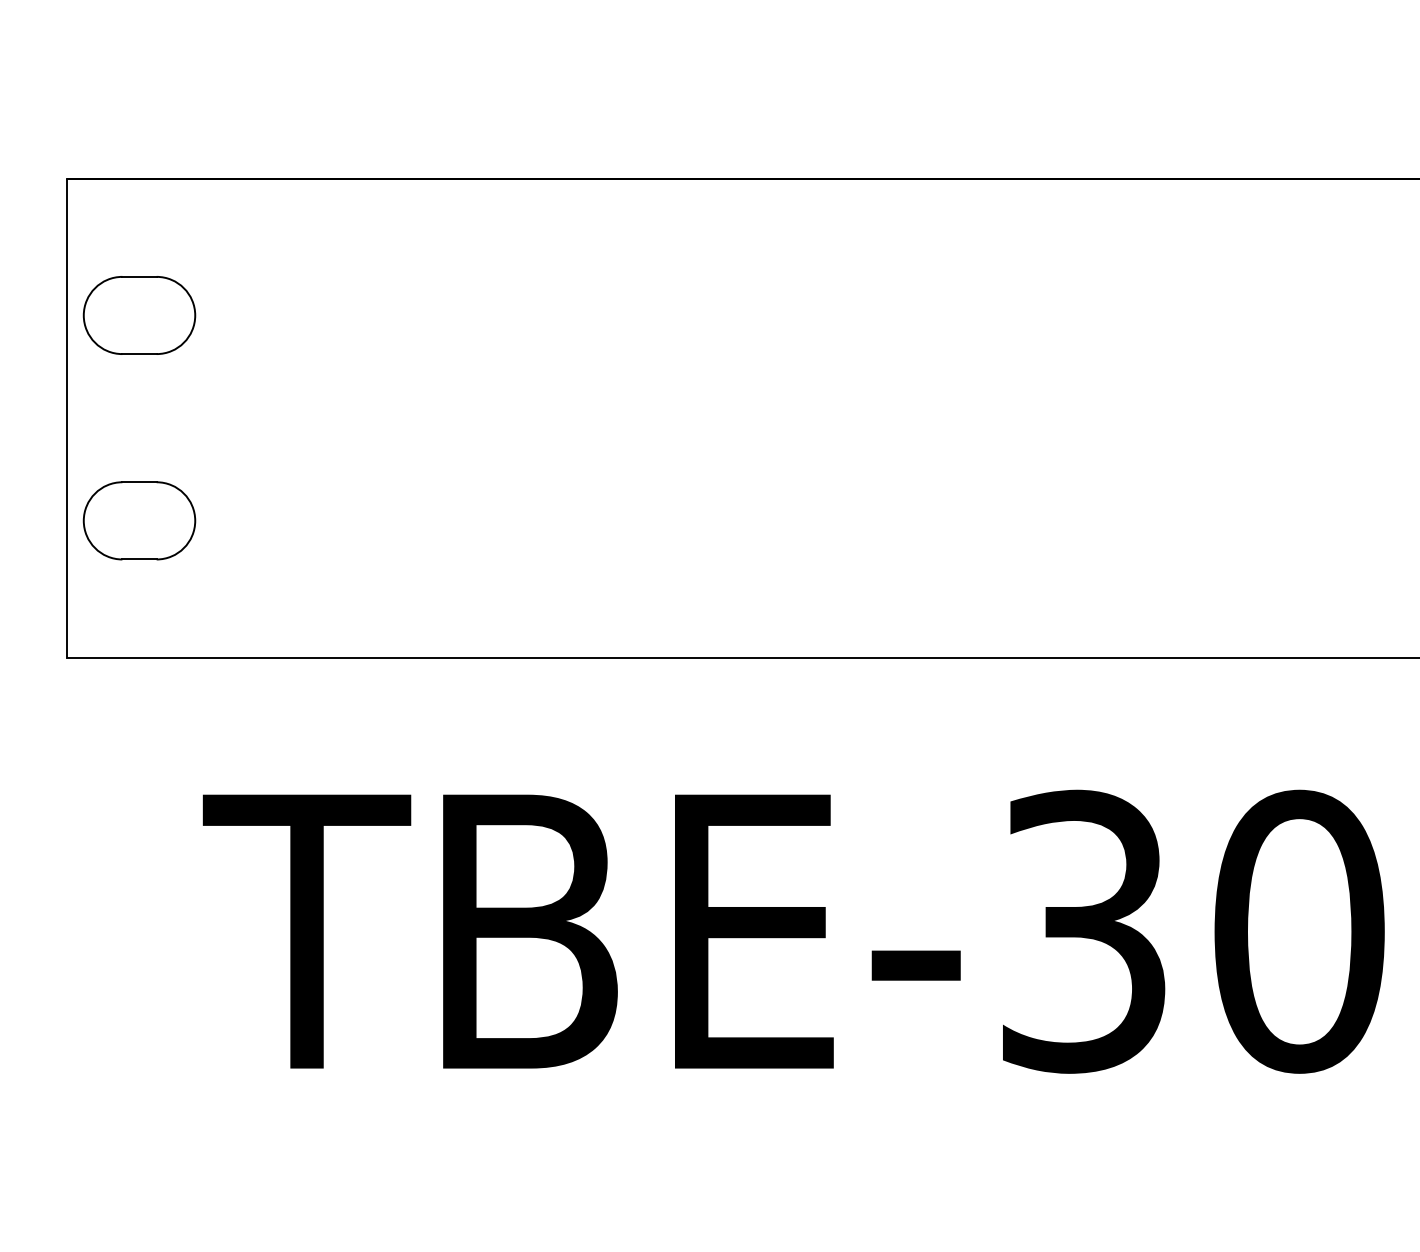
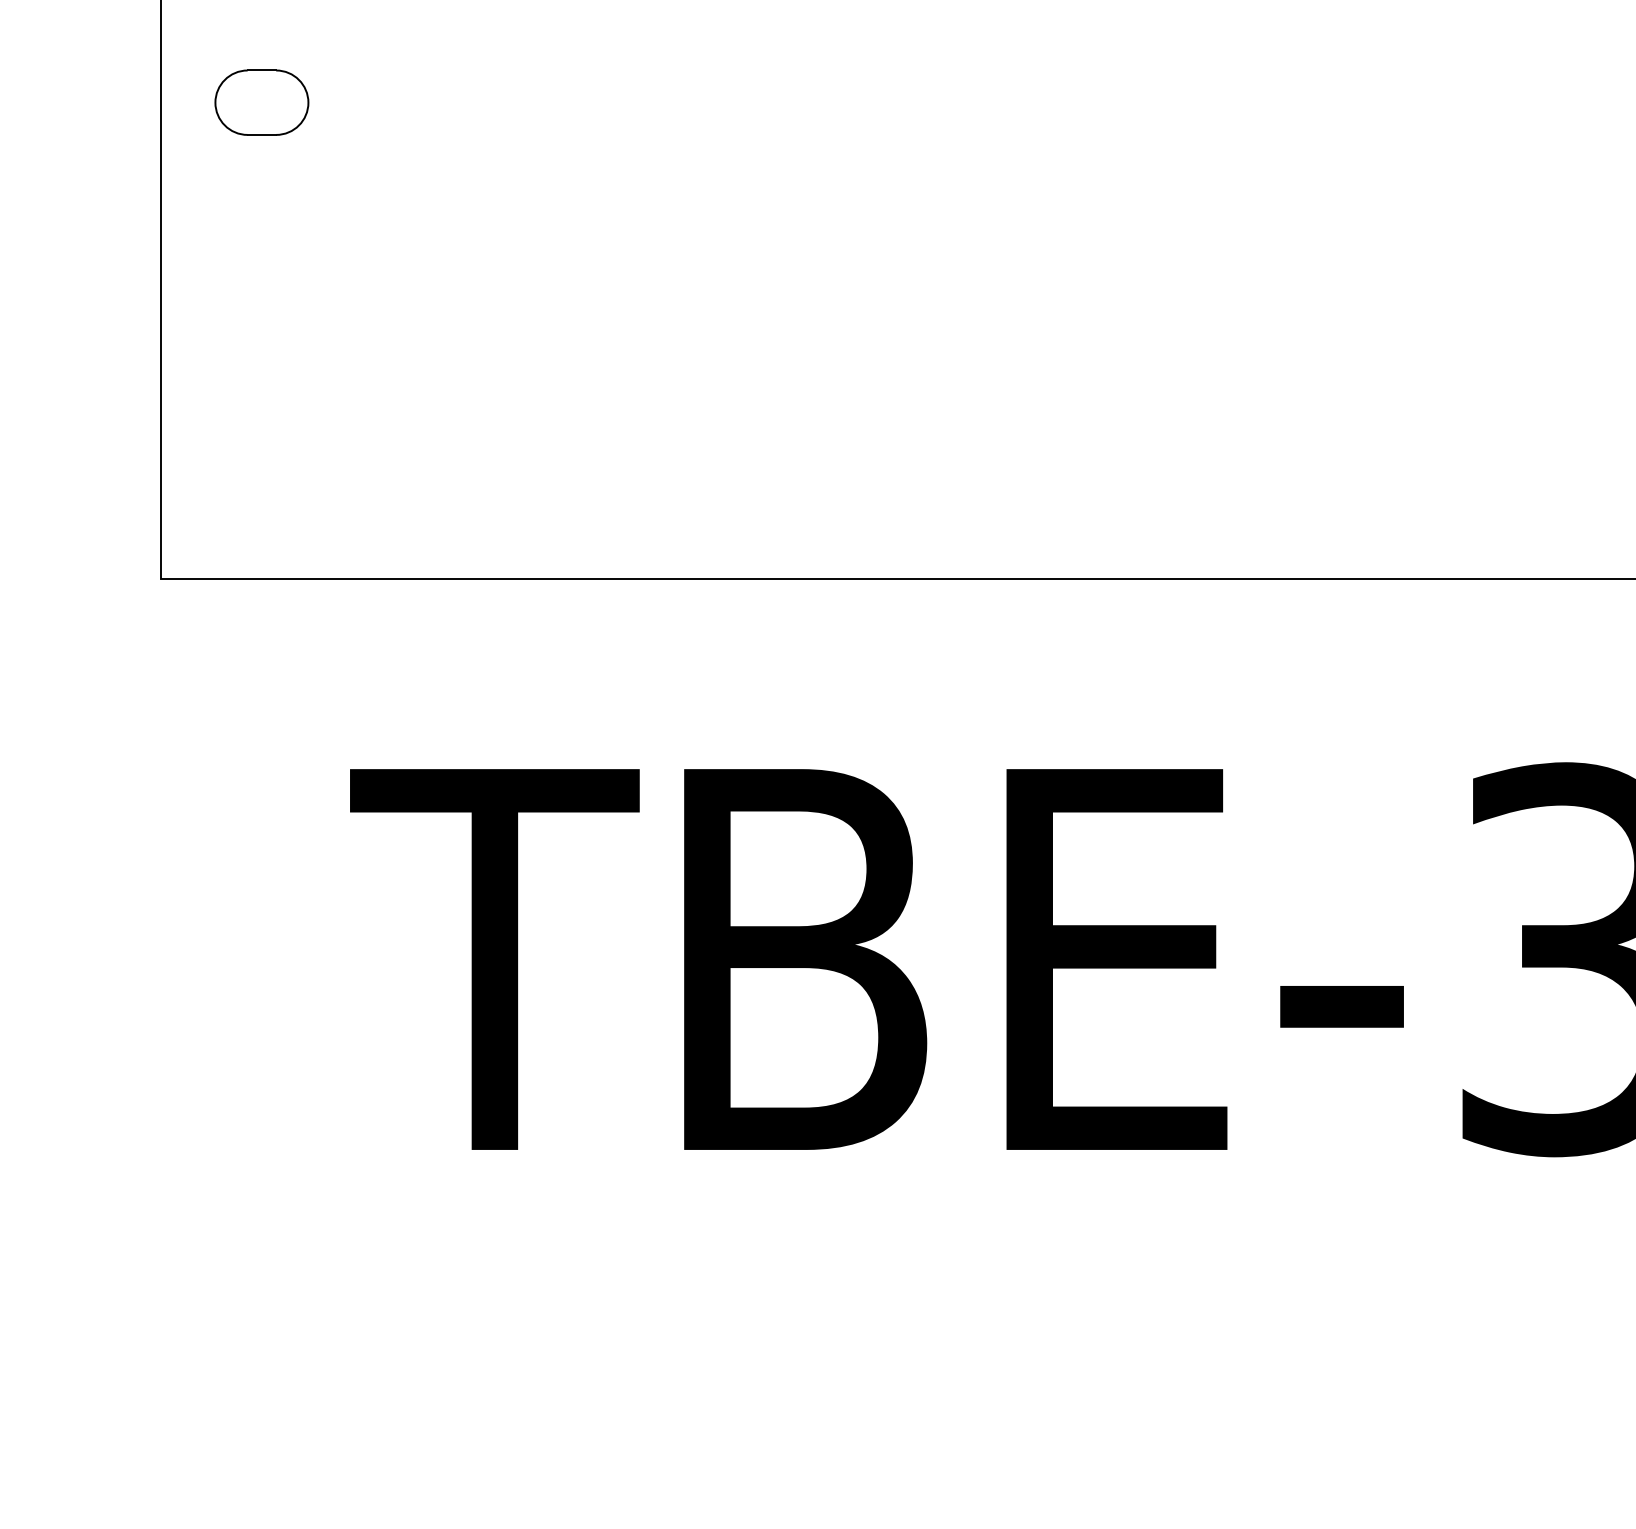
part: (139, 315) -> (261, 102), size x0.6
part: (139, 520) -> (261, 387), removed

